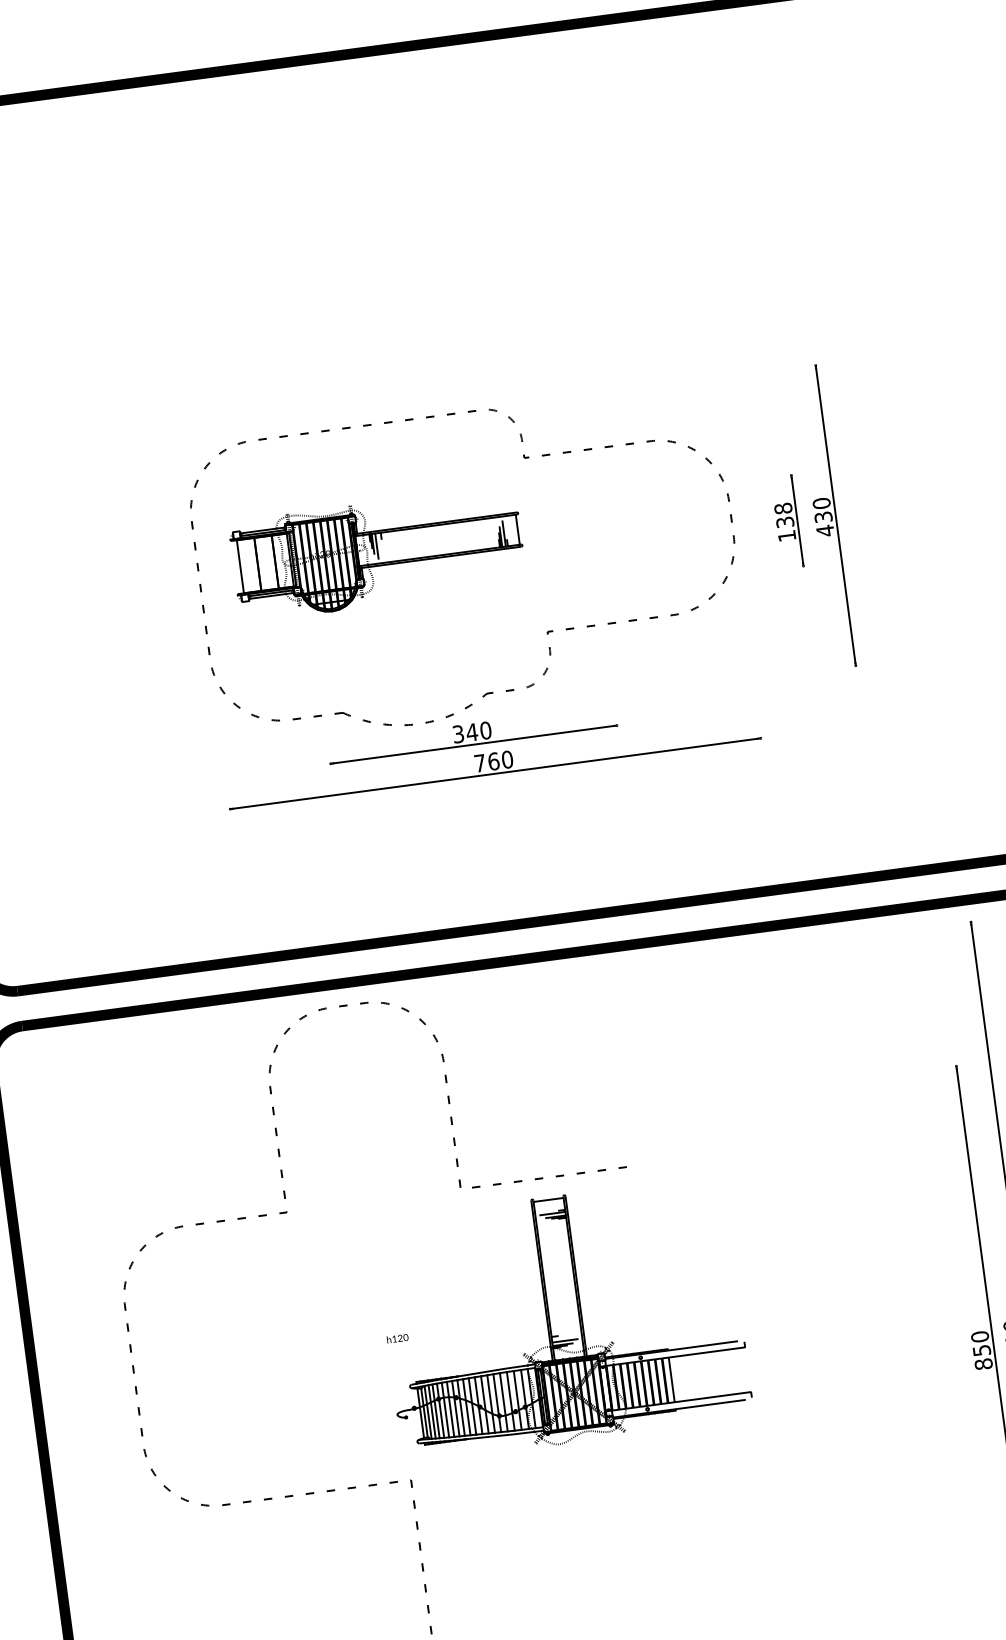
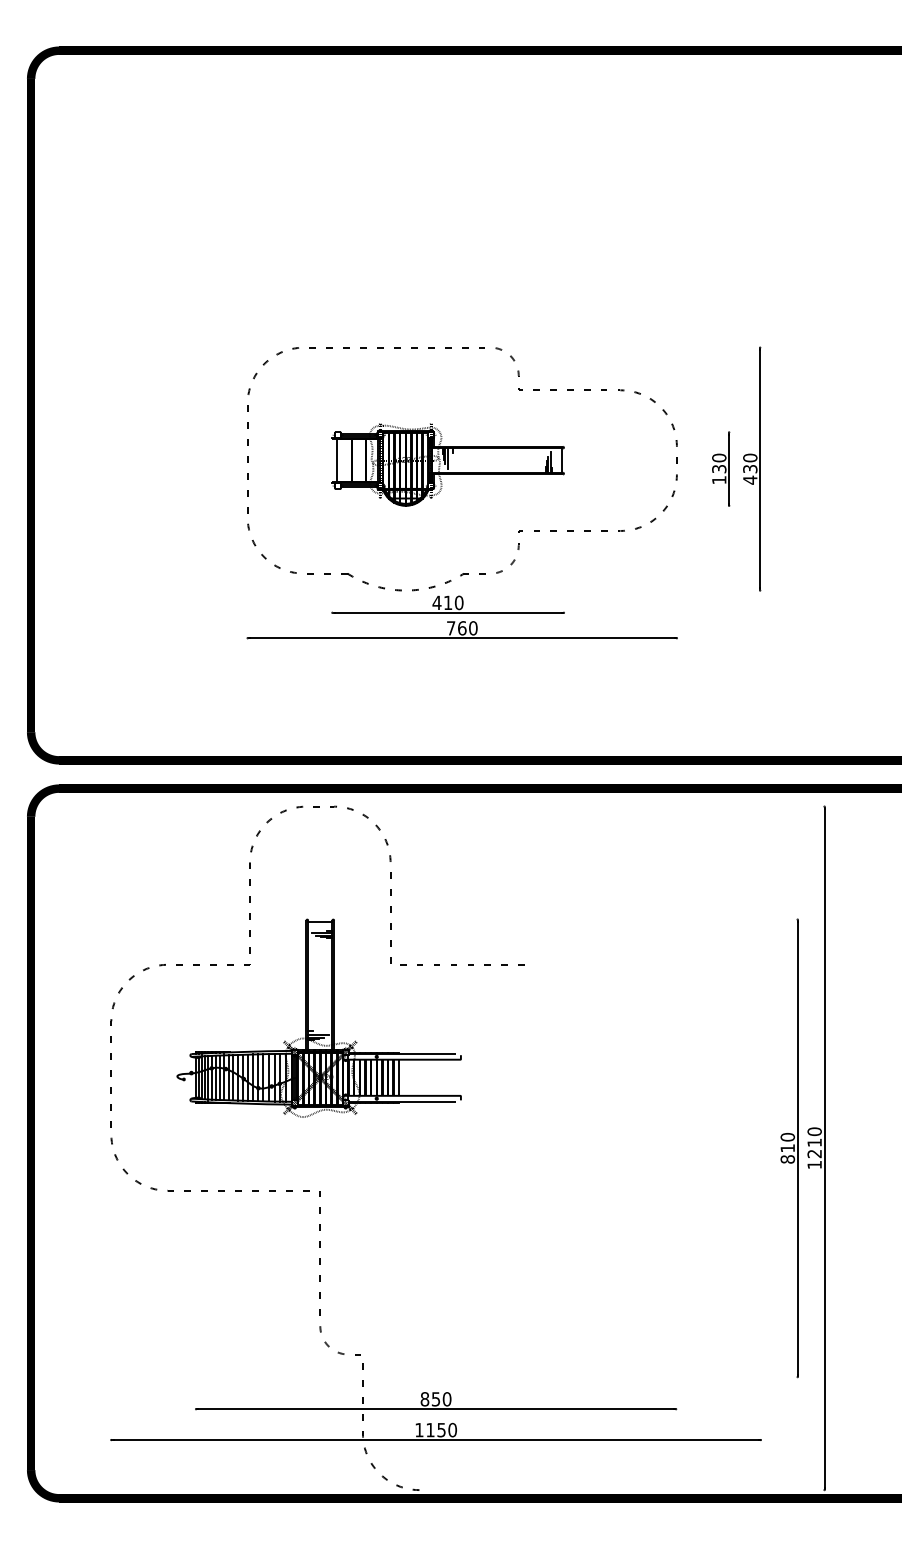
text: (783, 507) -> (719, 457), 138 -> 130
part: (377, 553) -> (447, 464), moved
text: (465, 732) -> (442, 602), 340 -> 410
part: (562, 1318) -> (318, 1017), moved
text: (981, 1350) -> (787, 1148), 850 -> 810

